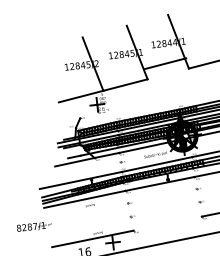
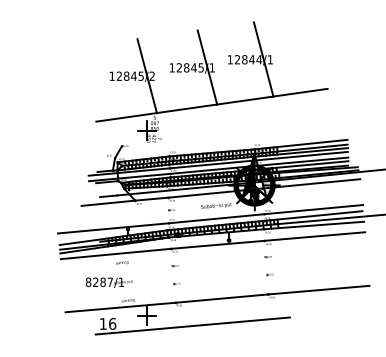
line: (165, 63) -> (245, 100), moved
line: (167, 223) -> (221, 298), added
text: (33, 226) -> (108, 282), moved

